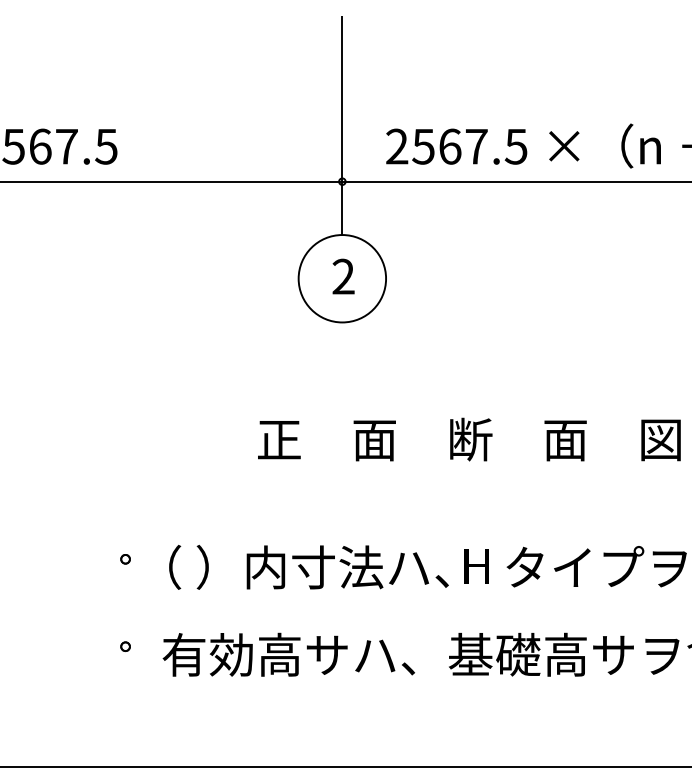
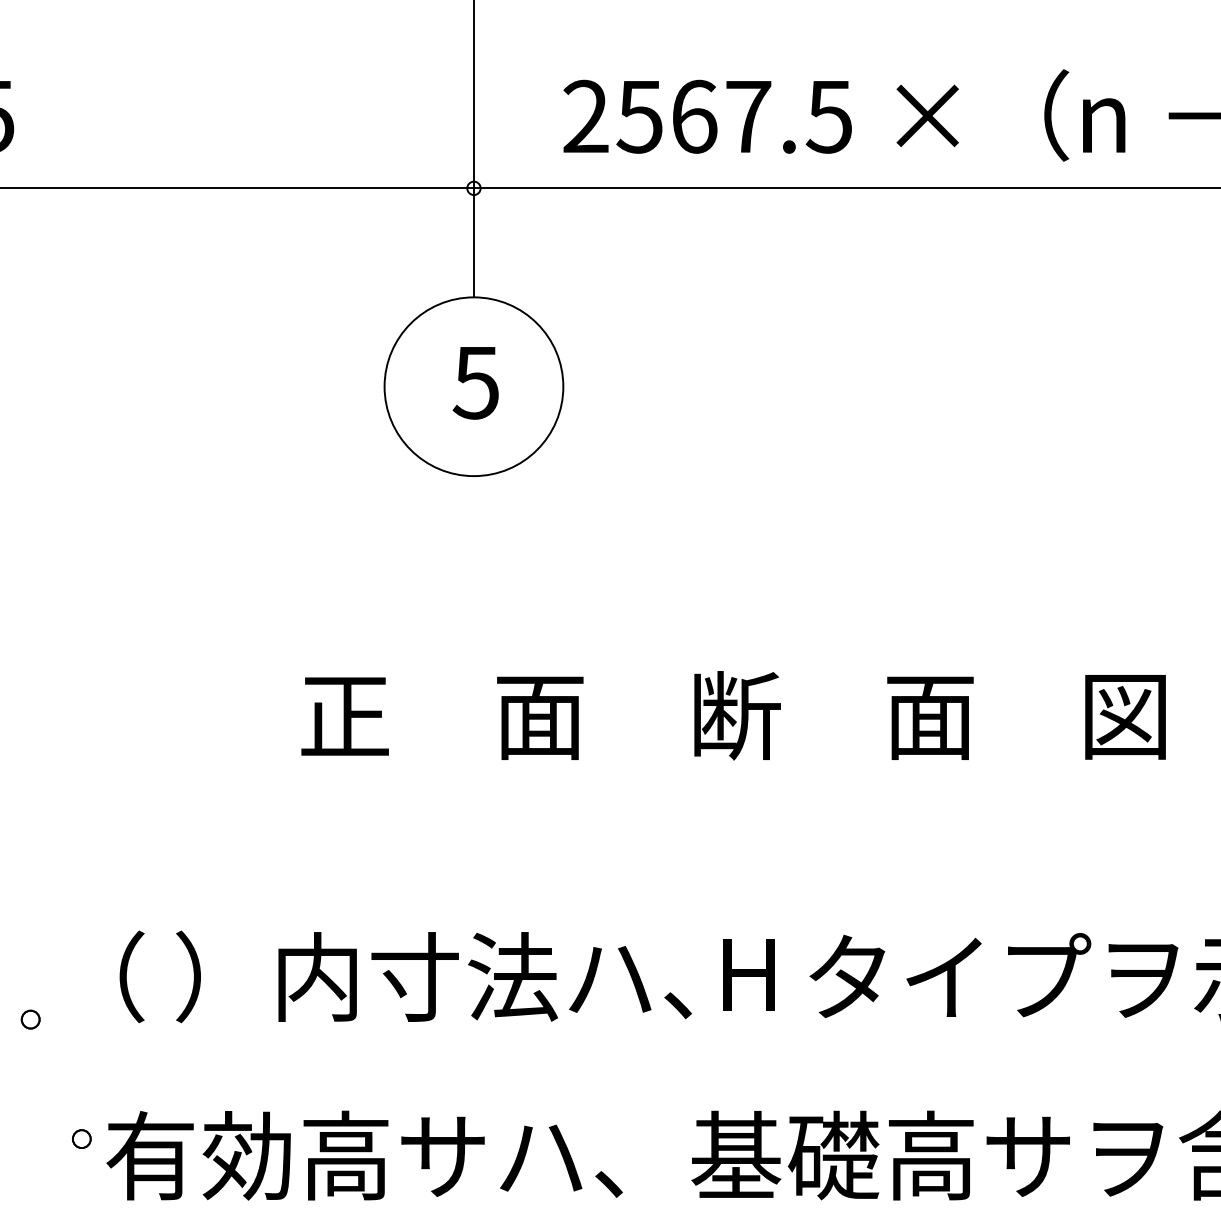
text: (343, 276) -> (476, 382), 2 -> 5
part: (125, 559) -> (30, 1020), moved
part: (125, 646) -> (81, 1138), moved

